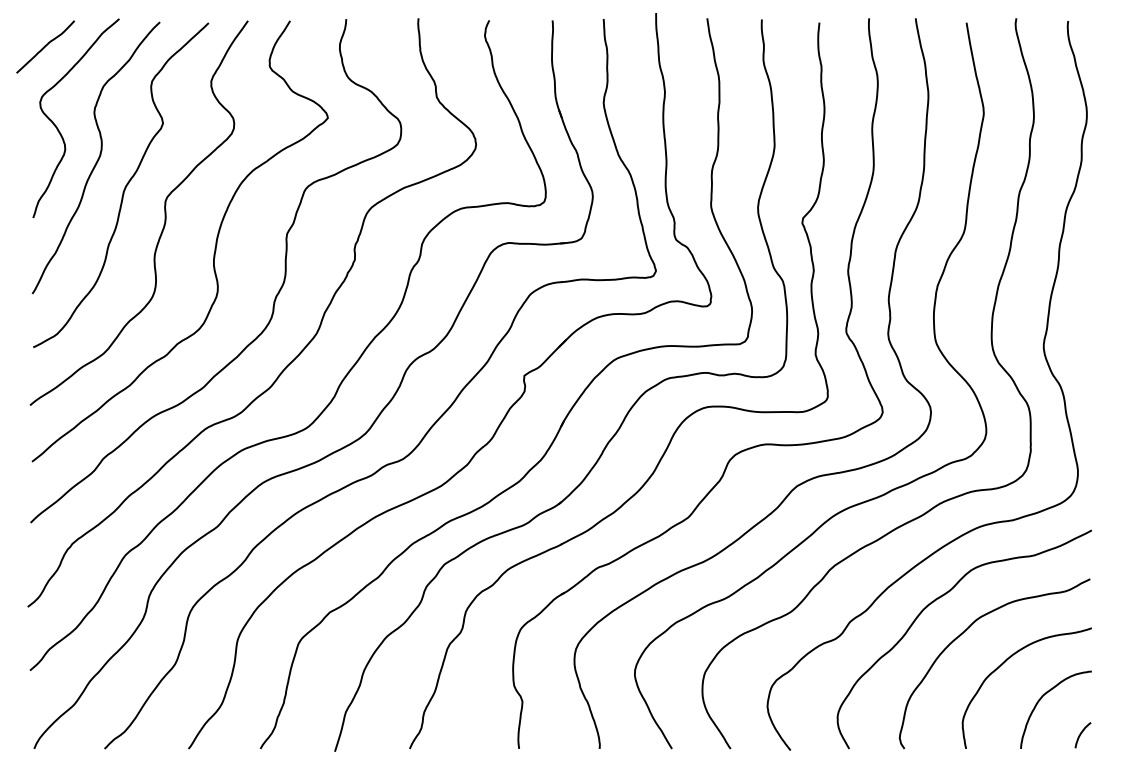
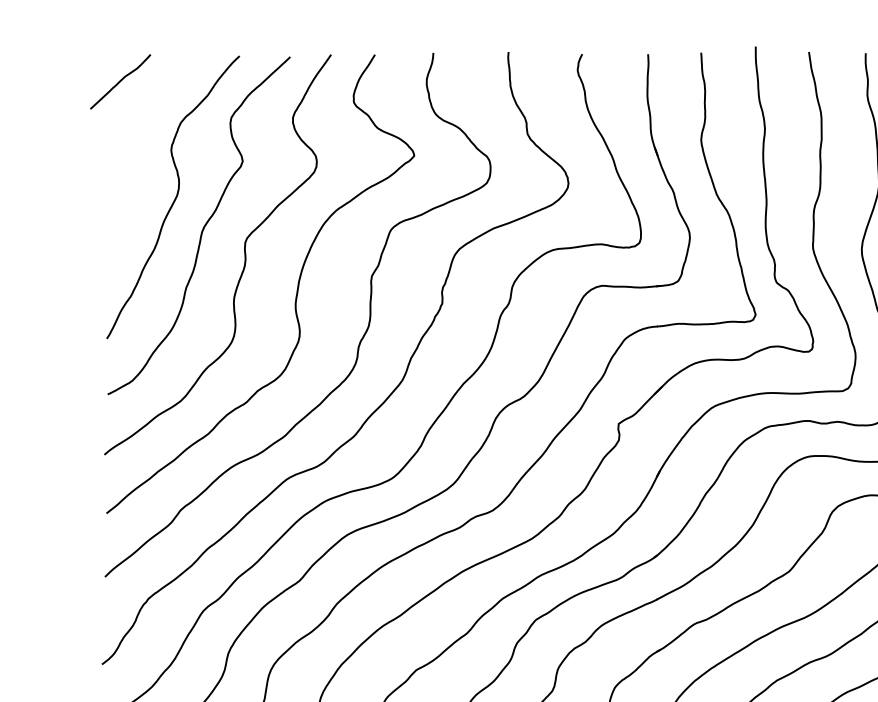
curve: (57, 126) -> (132, 164), removed

